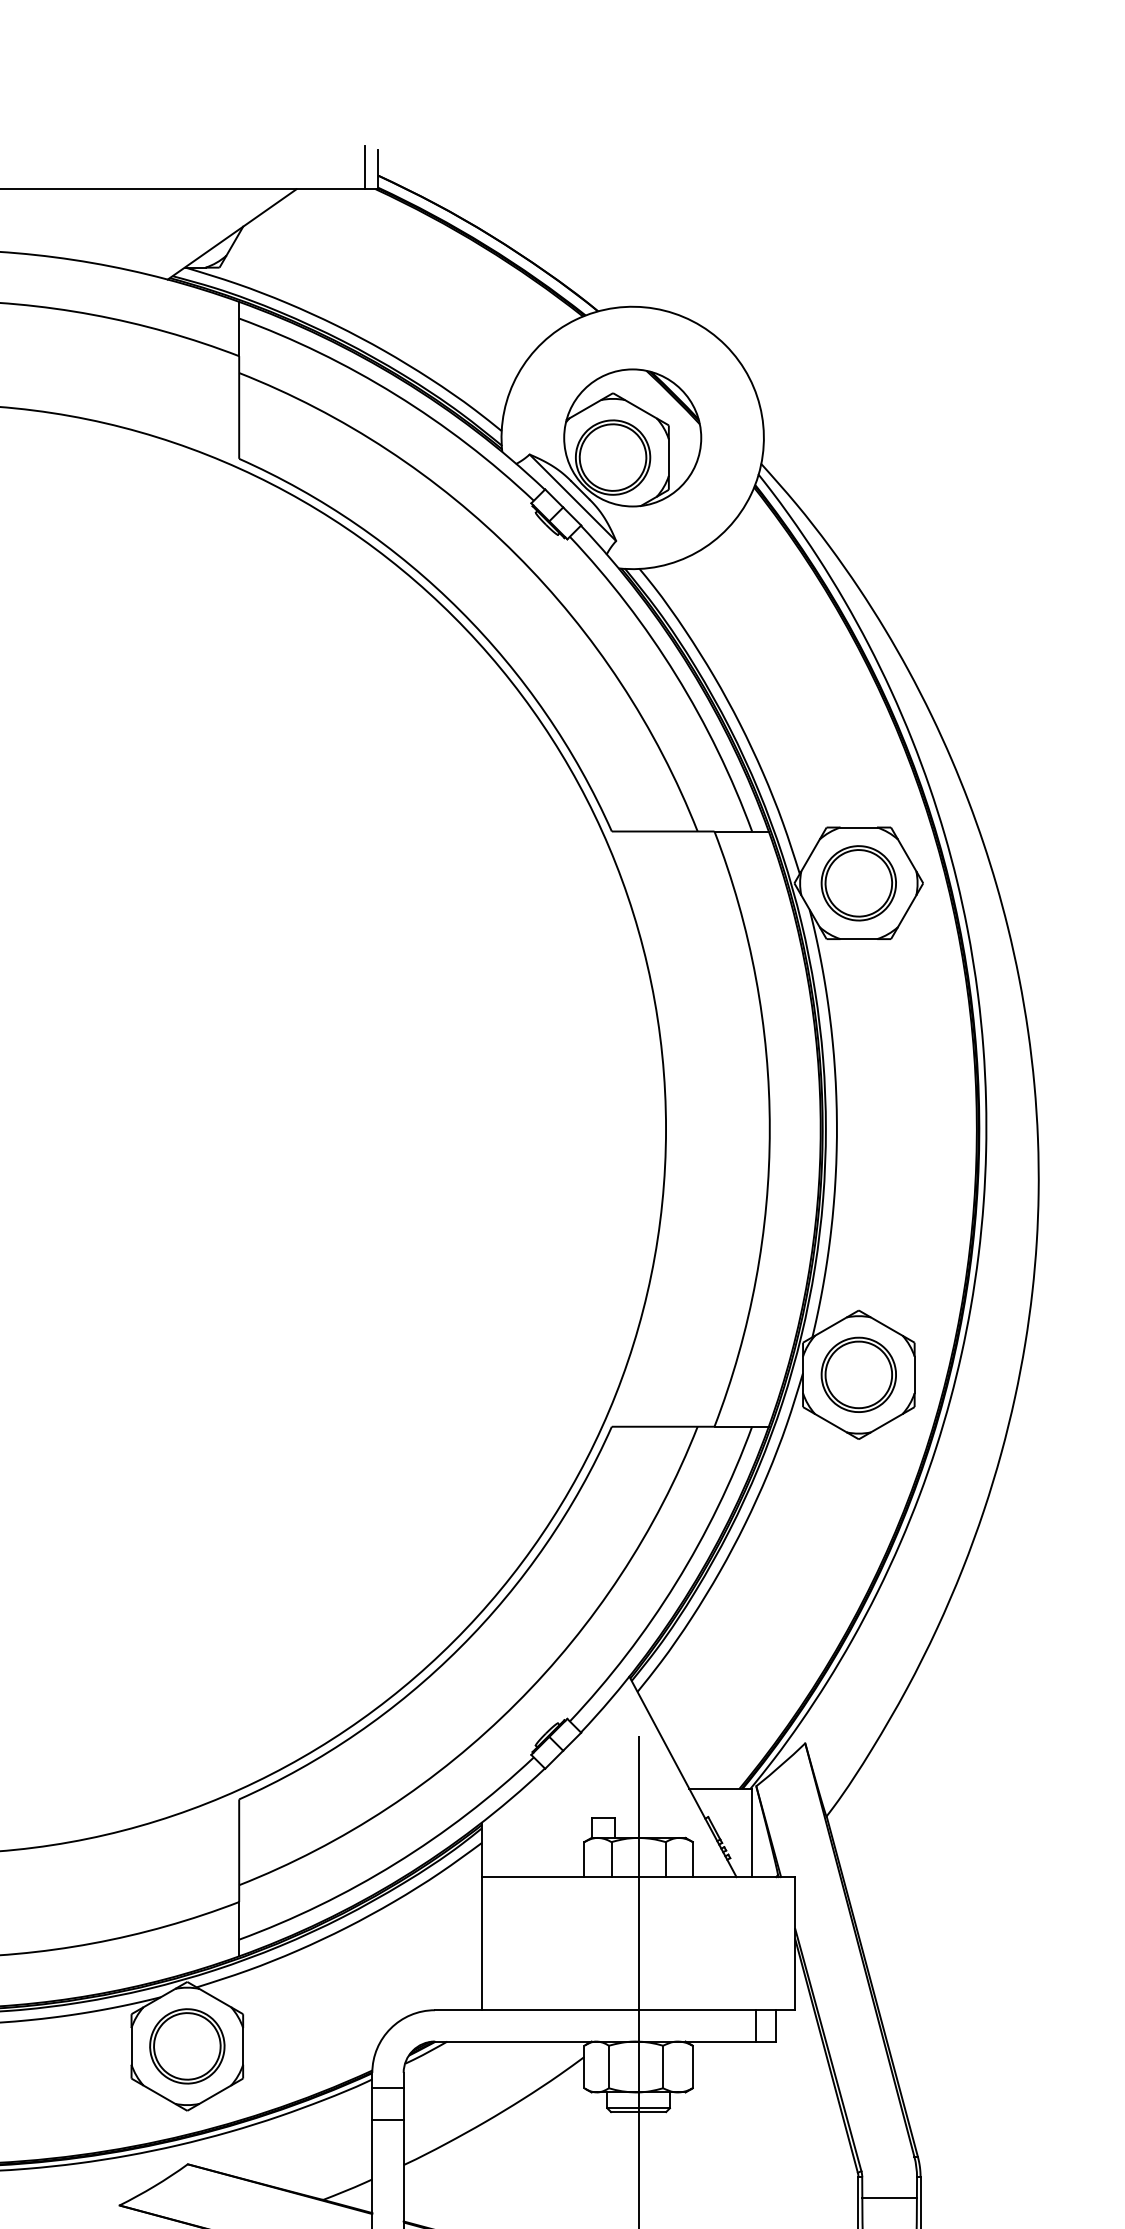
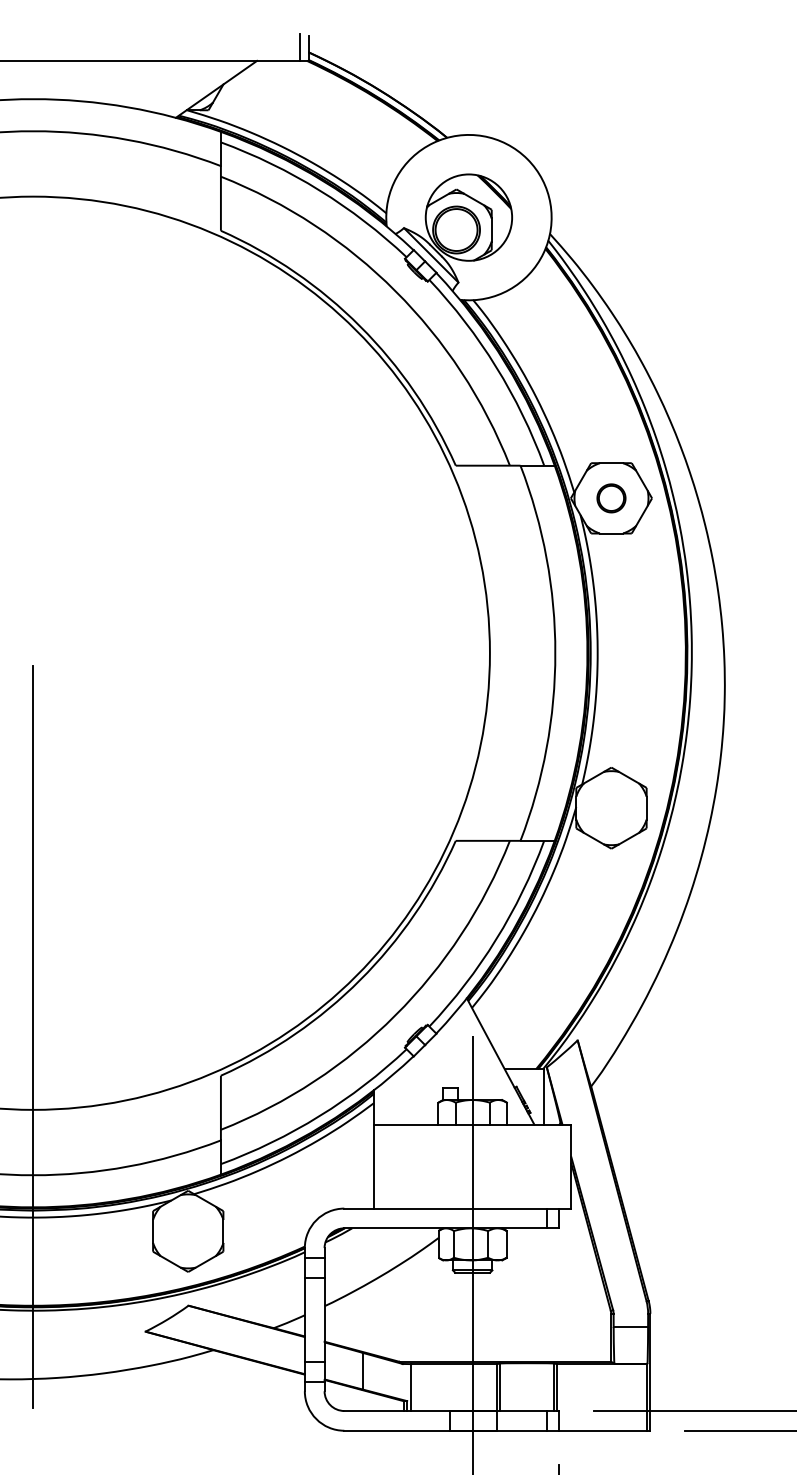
part: (858, 883) -> (611, 498), size x0.6
part: (858, 1373) -> (611, 807), removed
part: (186, 2046) -> (187, 1231), removed

